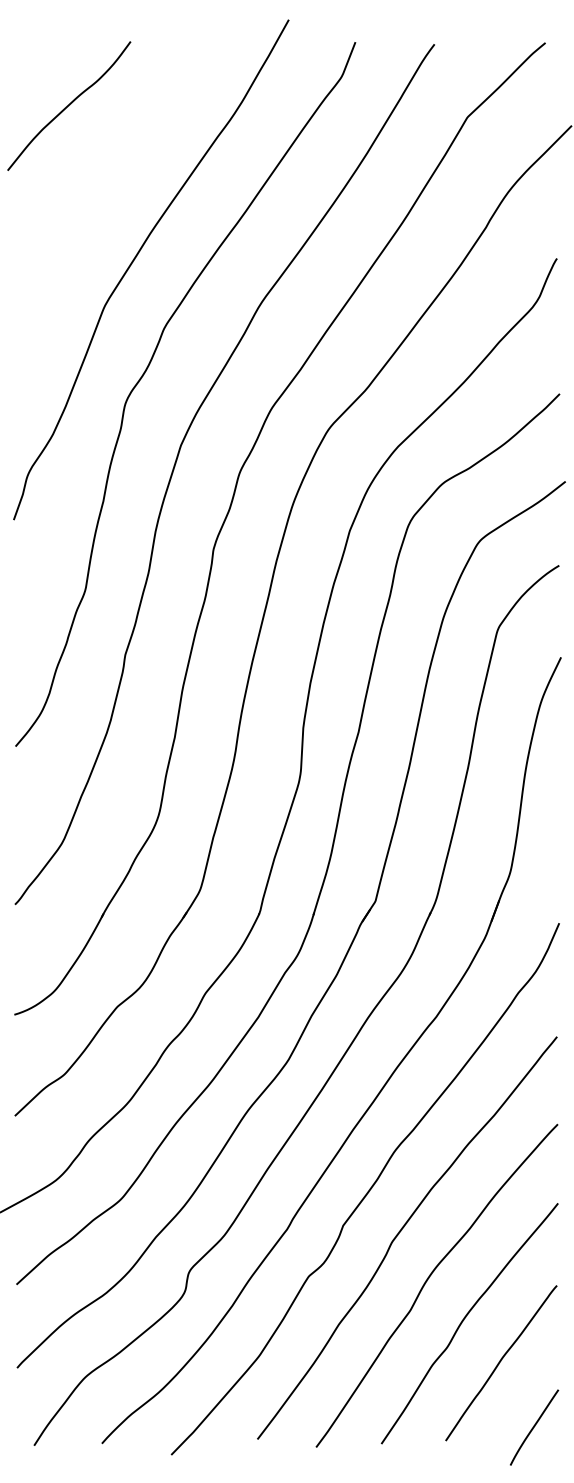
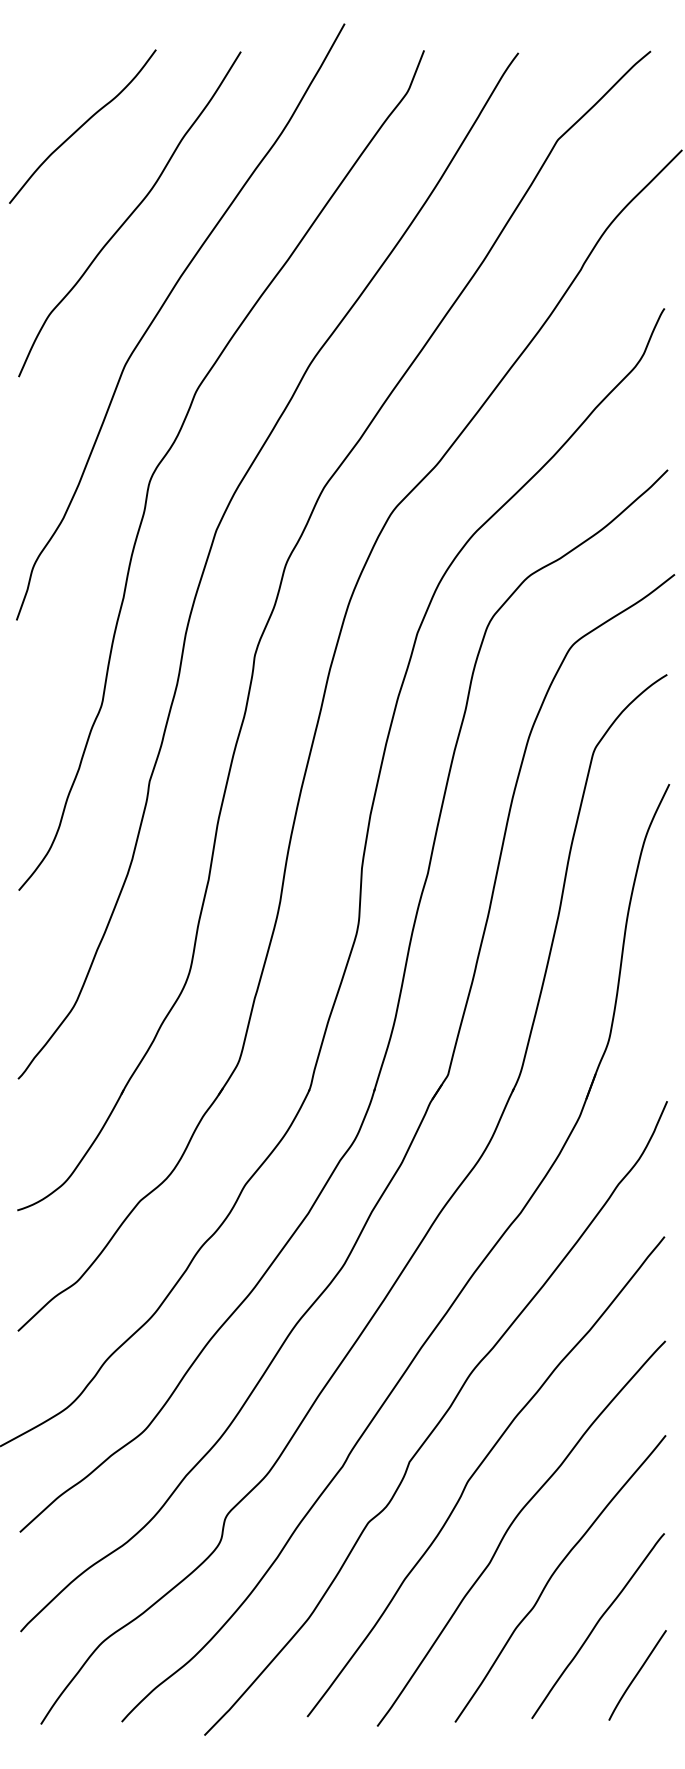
curve: (108, 179) -> (129, 214), added
curve: (534, 1427) -> (637, 1675), moved

